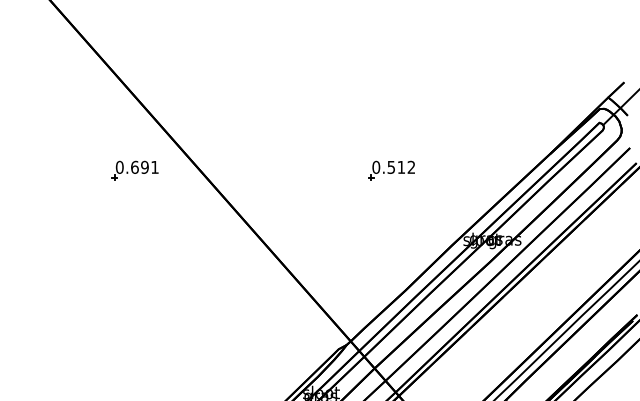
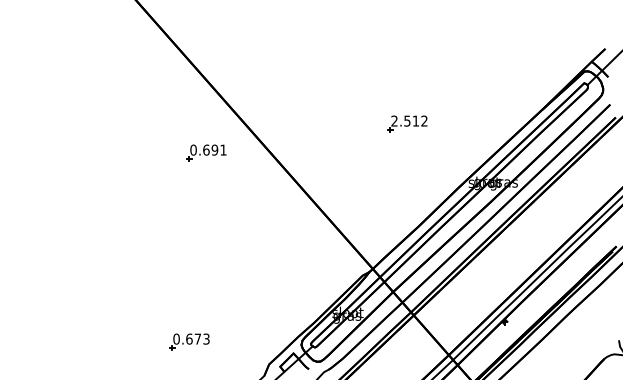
text: (376, 166) -> (394, 120), 0.512 -> 2.512
part: (135, 170) -> (206, 152), moved

